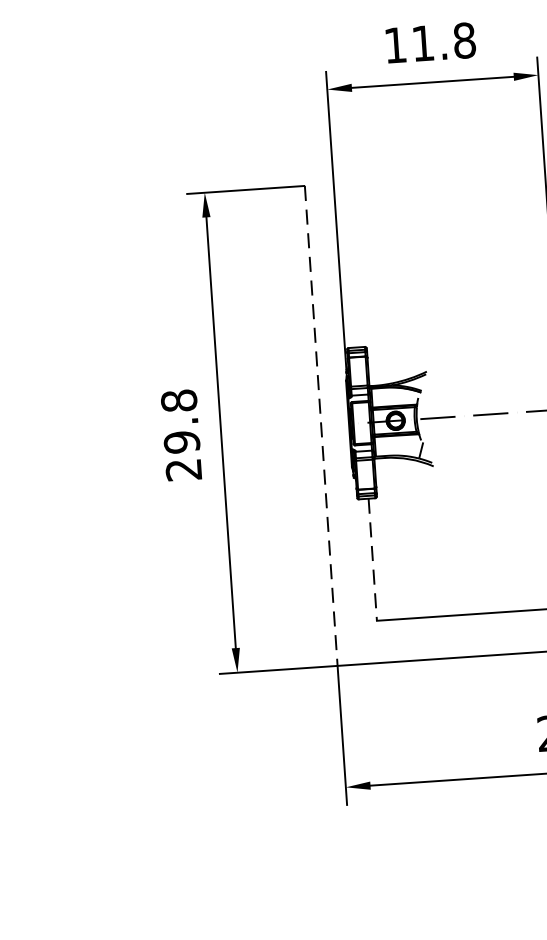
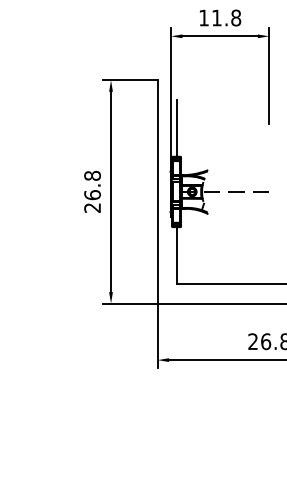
line: (354, 284) -> (177, 127), added
line: (320, 424) -> (157, 191), dashed -> solid
text: (181, 443) -> (92, 195), 29.8 -> 26.8
line: (373, 561) -> (177, 256), dashed -> solid

